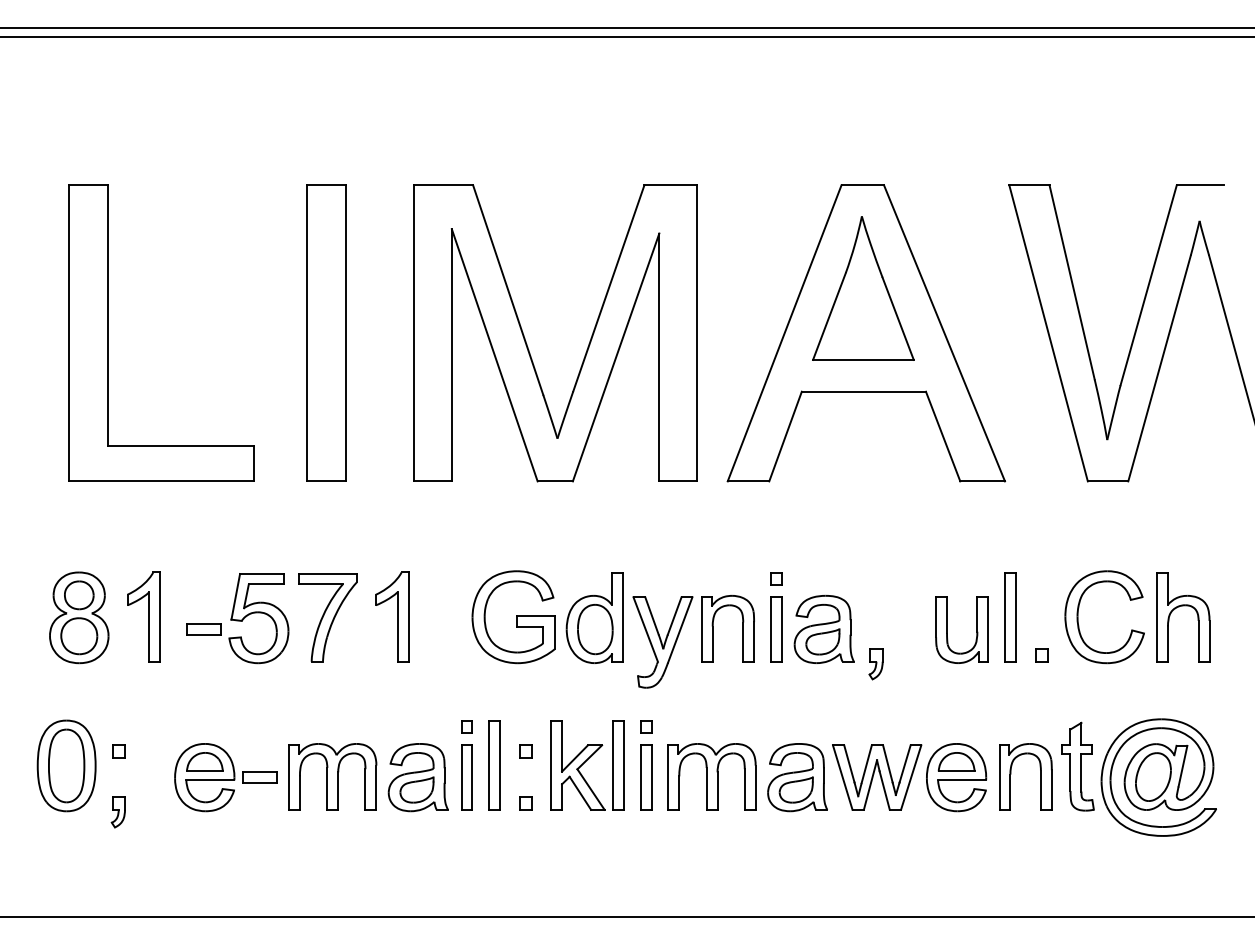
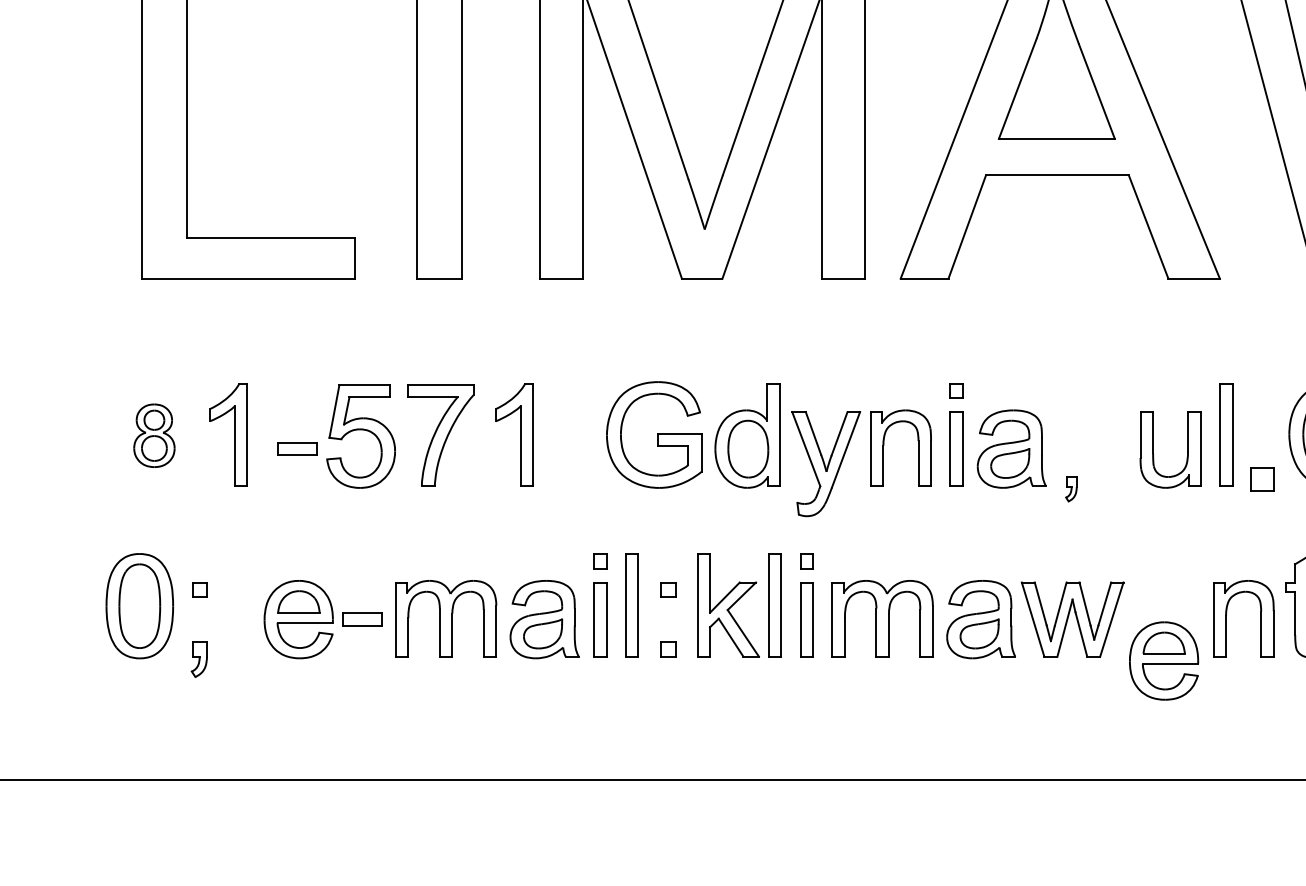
part: (79, 617) -> (154, 435), size x0.6
part: (1041, 655) -> (1261, 479), size x1.6
part: (875, 664) -> (1070, 489), size x0.7
part: (956, 777) -> (1164, 660), moved

